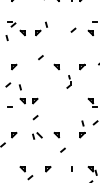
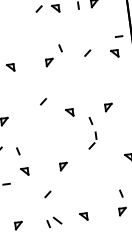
part: (41, 28) -> (53, 55), moved
part: (68, 81) -> (90, 132), size x1.67
part: (35, 100) -> (63, 165), moved

